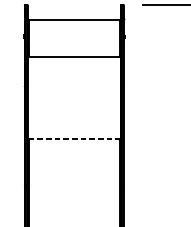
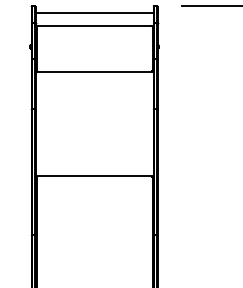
line: (74, 10) -> (94, 13), added
line: (74, 139) -> (94, 176), dashed -> solid

